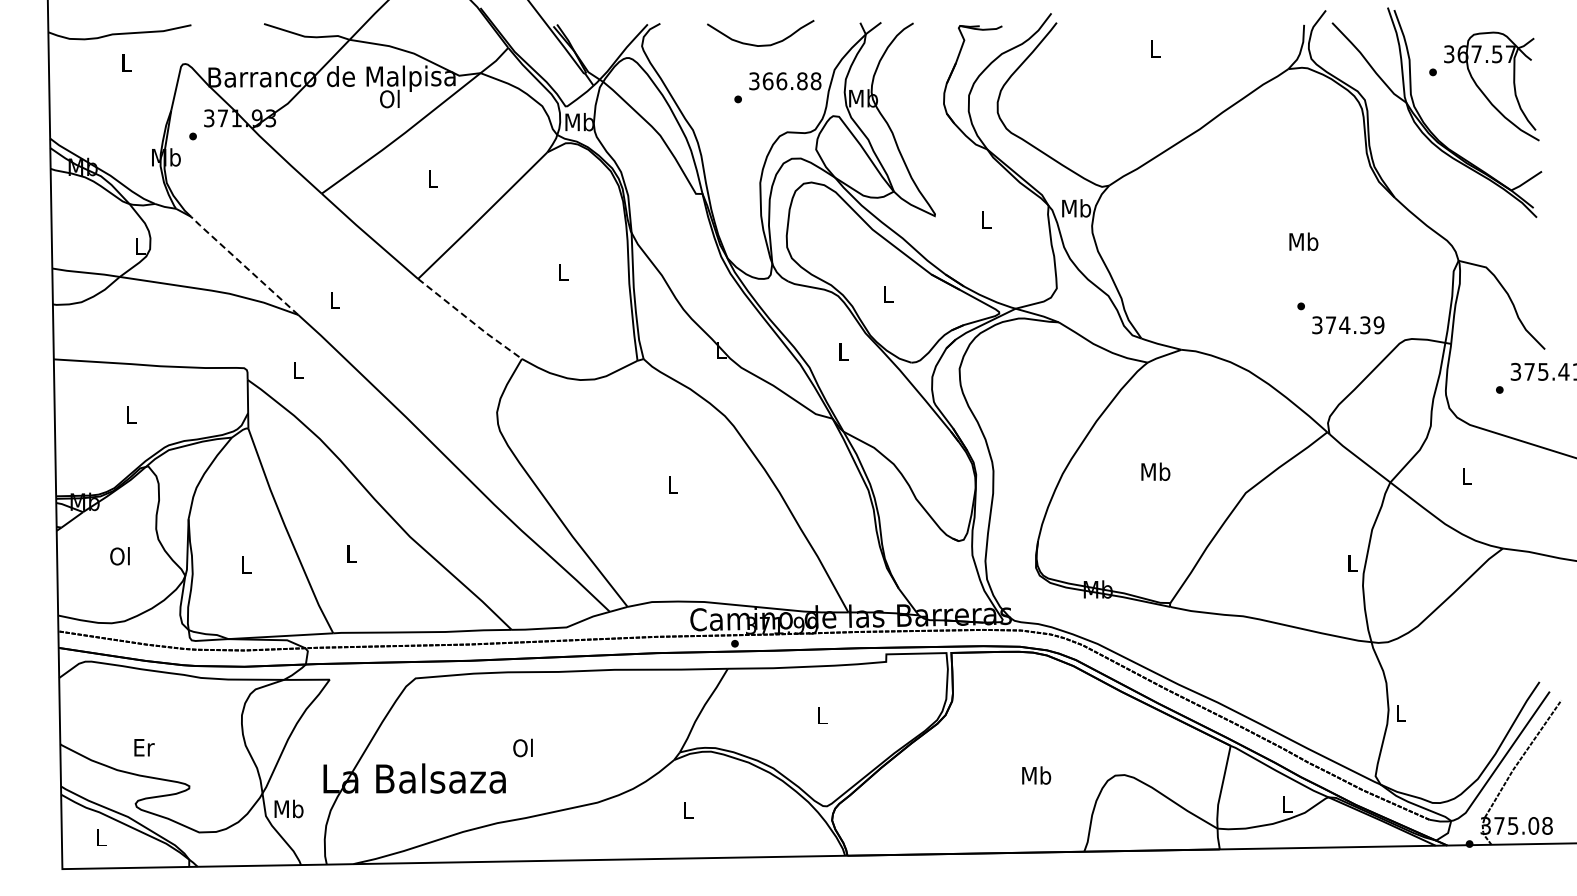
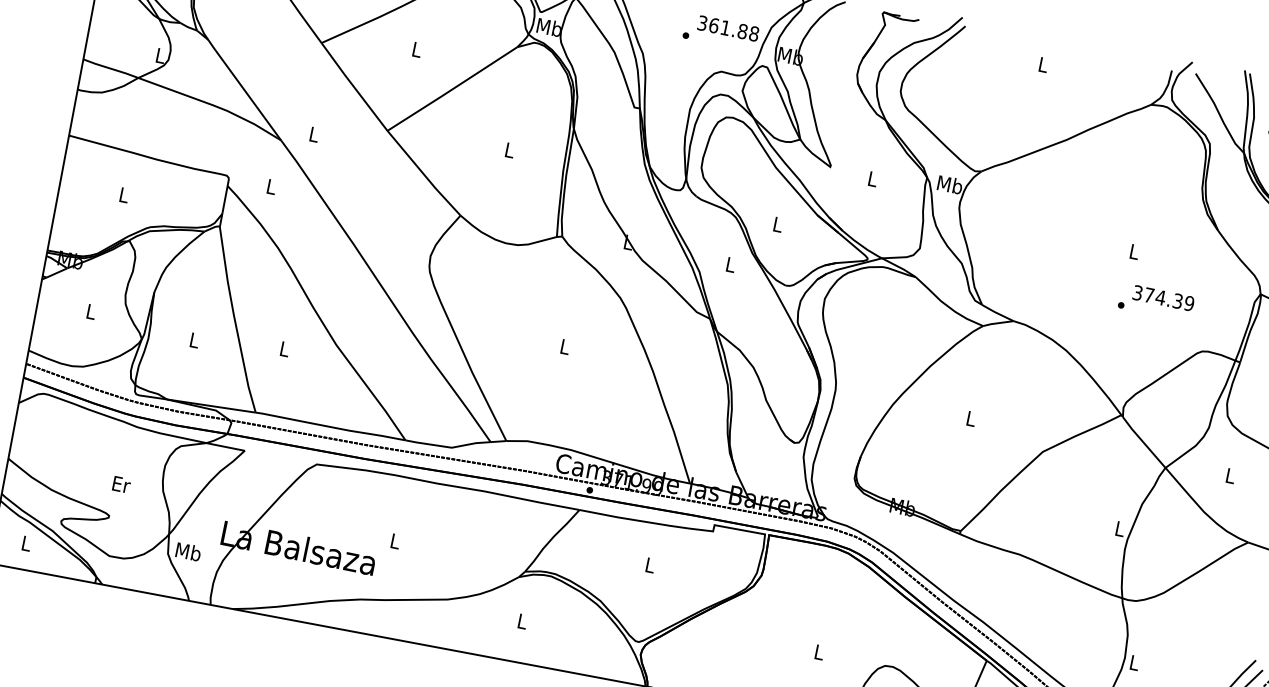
text: (781, 81) -> (725, 28), 366.88 -> 361.88
text: (1303, 241) -> (1134, 251), Mb -> L
line: (243, 265) -> (243, 89), dashed -> solid
line: (469, 320) -> (423, 174), dashed -> solid
text: (1348, 325) -> (1163, 298), moved
text: (1155, 471) -> (971, 418), Mb -> L
text: (119, 556) -> (90, 311), Ol -> L
text: (144, 747) -> (121, 484), moved
text: (522, 747) -> (394, 540), Ol -> L
text: (1036, 775) -> (819, 652), Mb -> L

